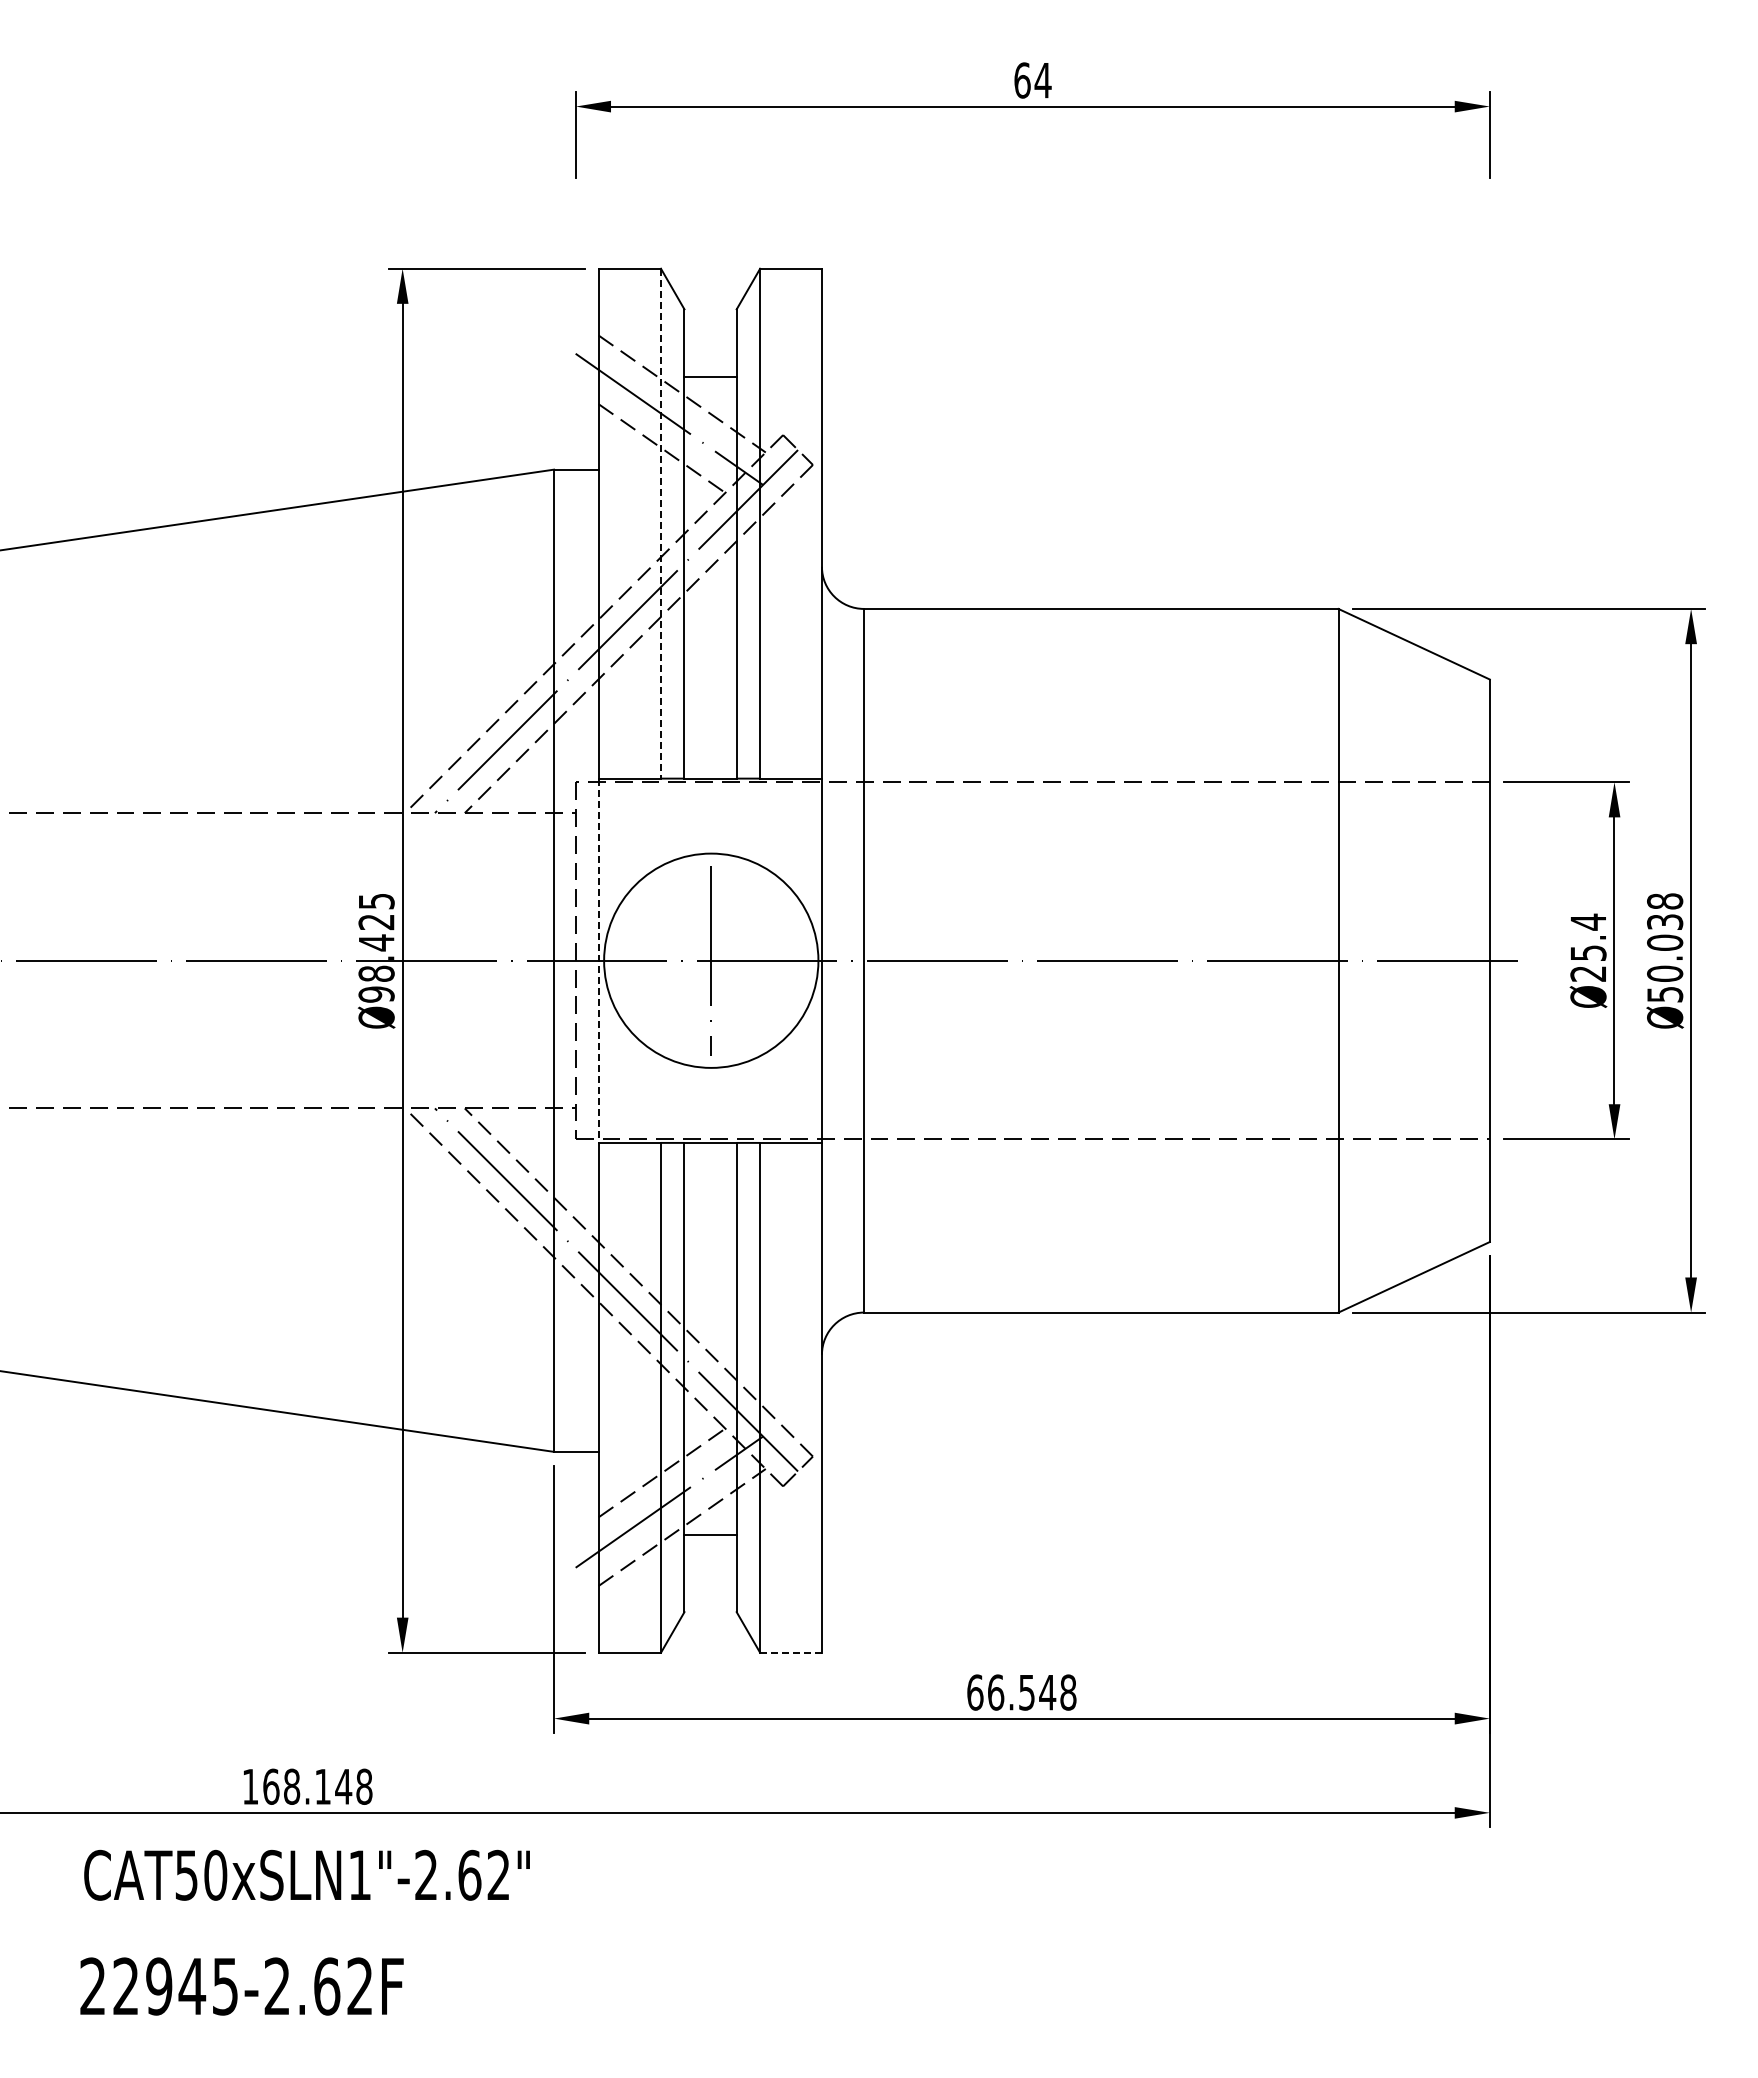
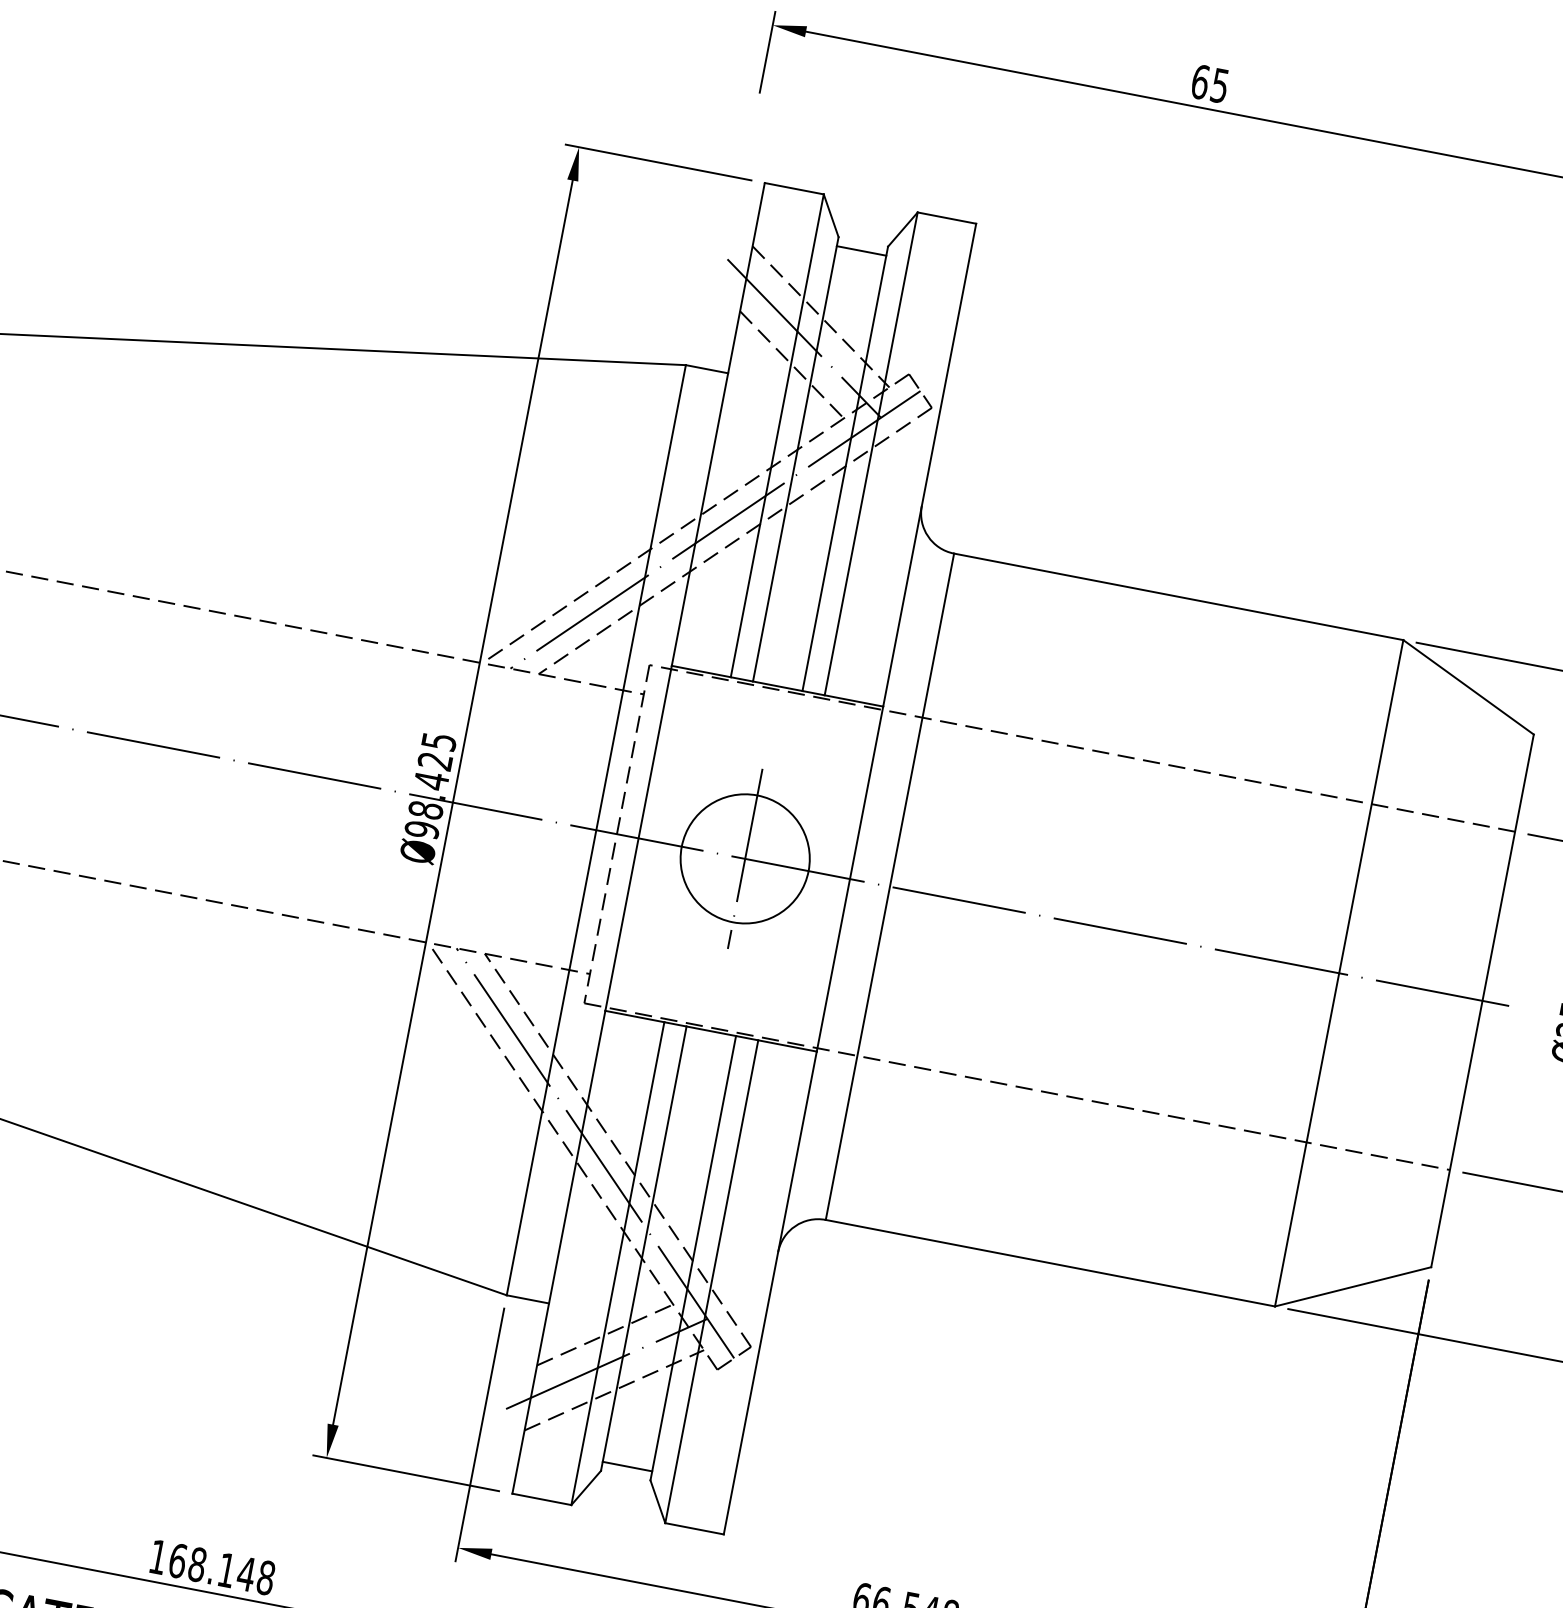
text: (1042, 80) -> (1219, 85), 64 -> 65
line: (710, 376) -> (861, 250), moved
line: (660, 523) -> (776, 435), dashed -> solid
circle: (711, 960) -> (745, 858), size x0.62
line: (598, 961) -> (638, 839), dashed -> solid
line: (710, 1534) -> (627, 1466), moved
line: (791, 1652) -> (695, 1528), dashed -> solid

